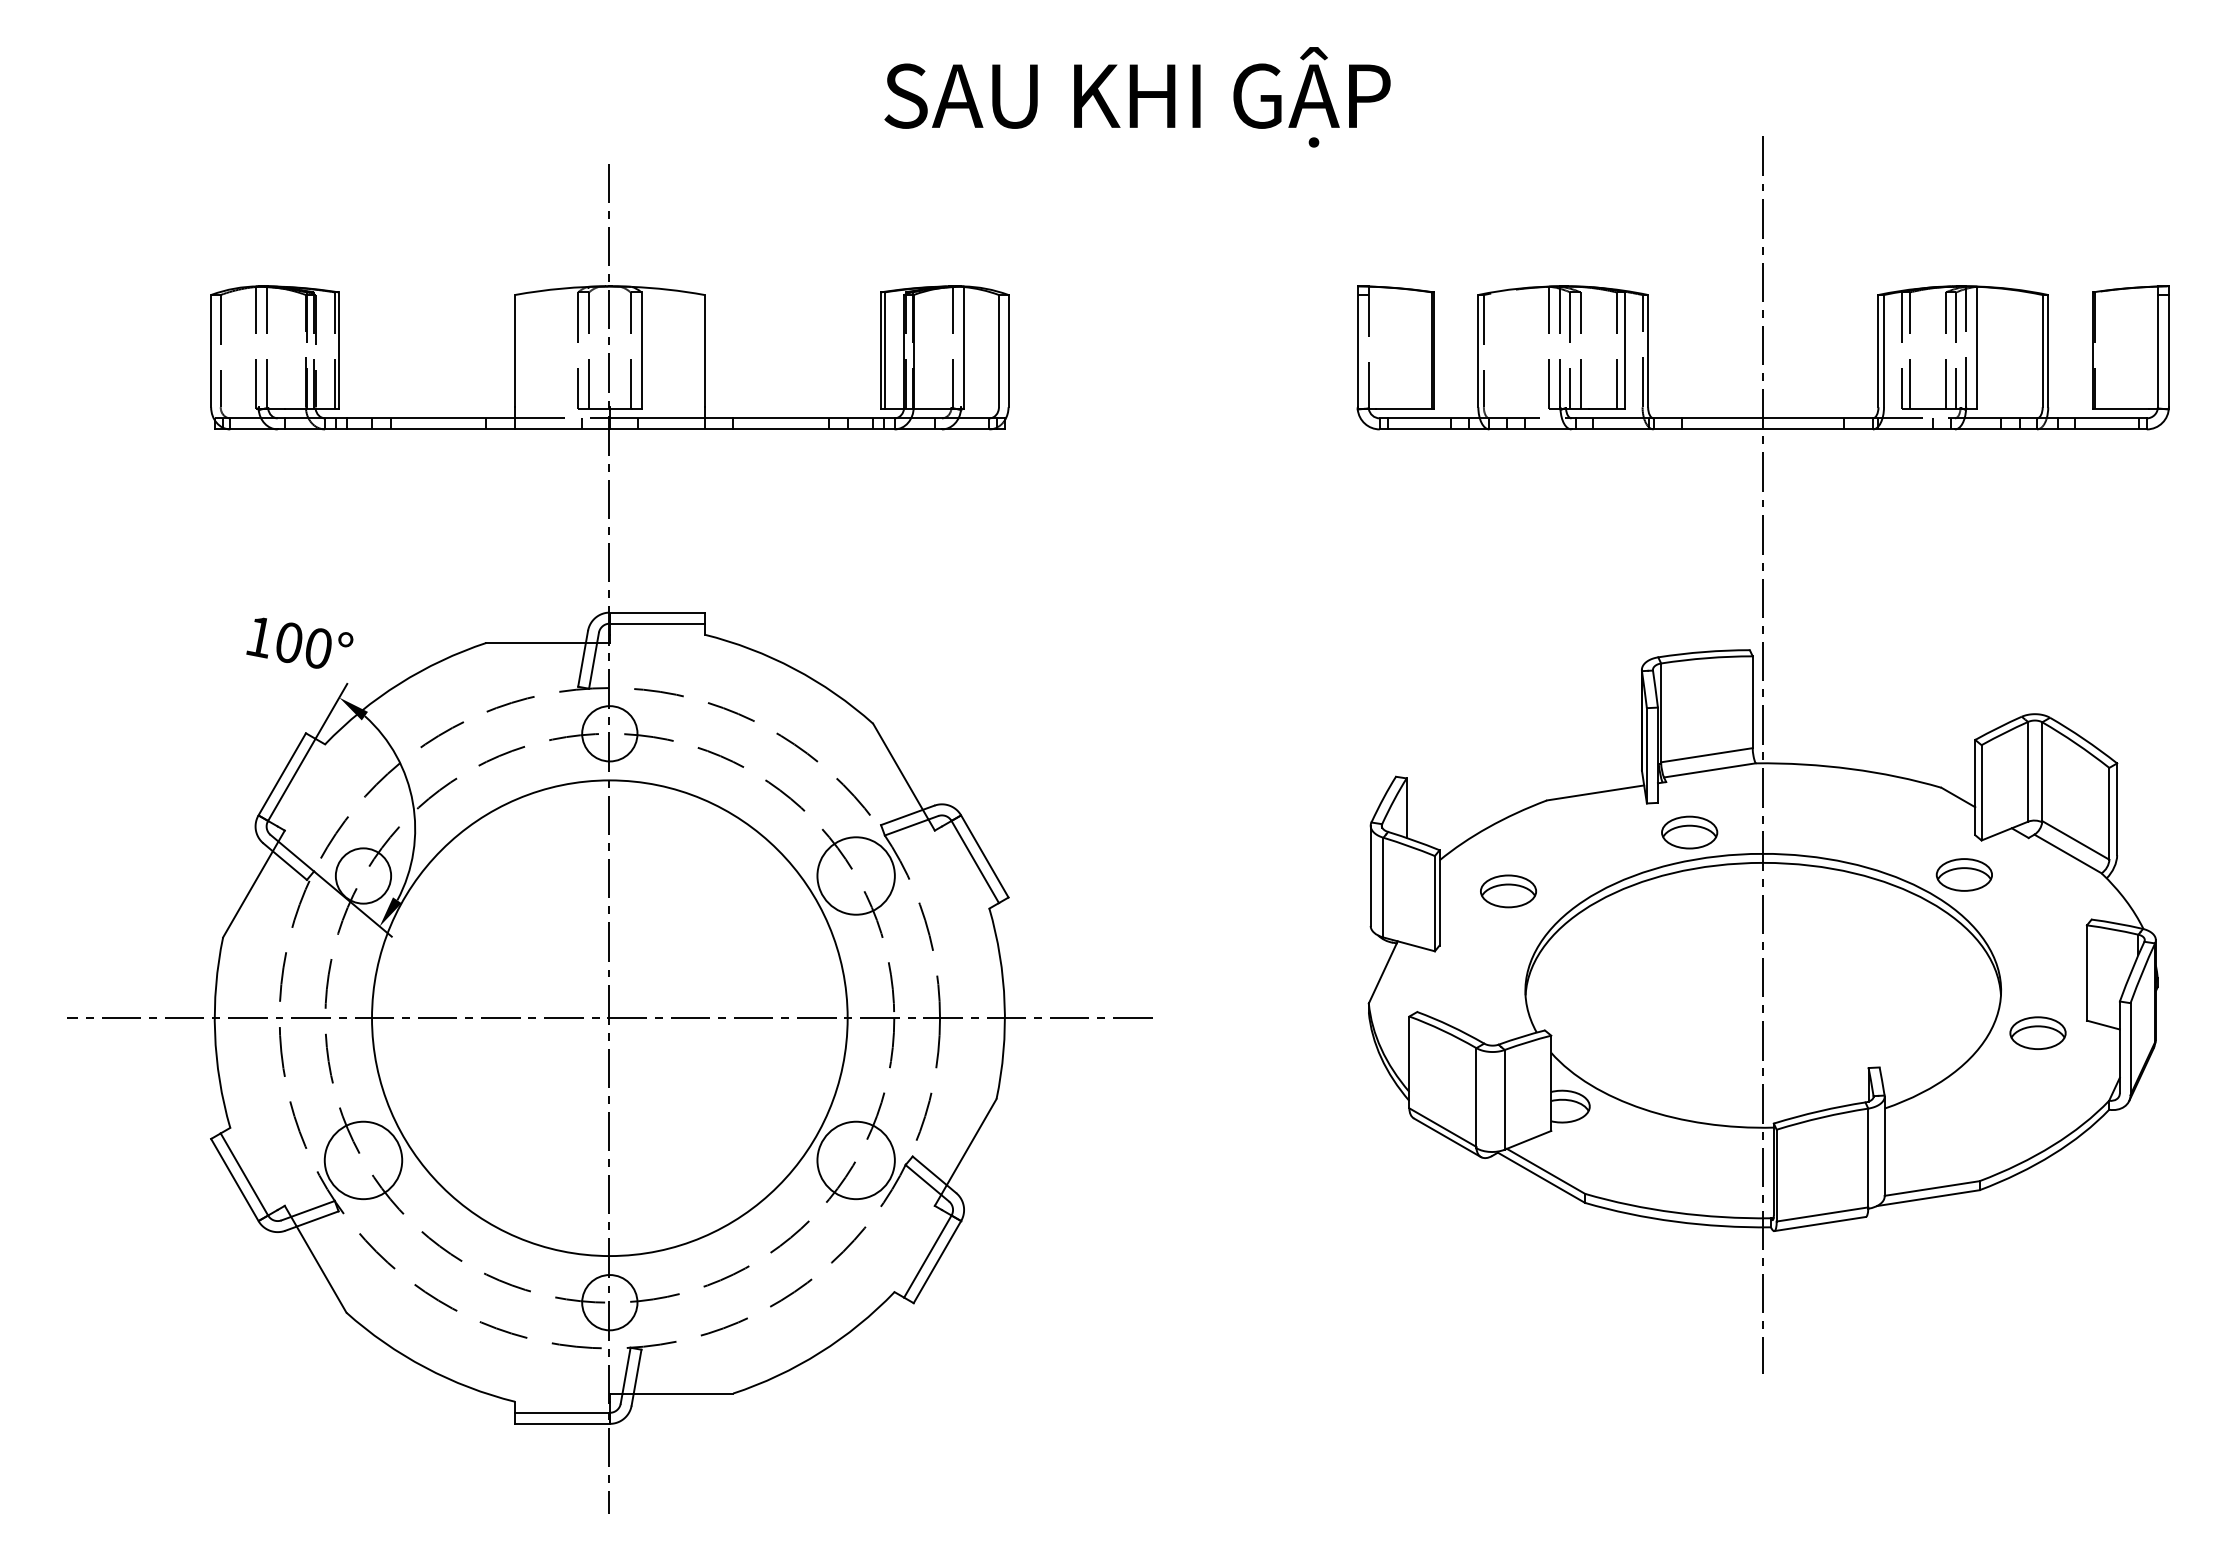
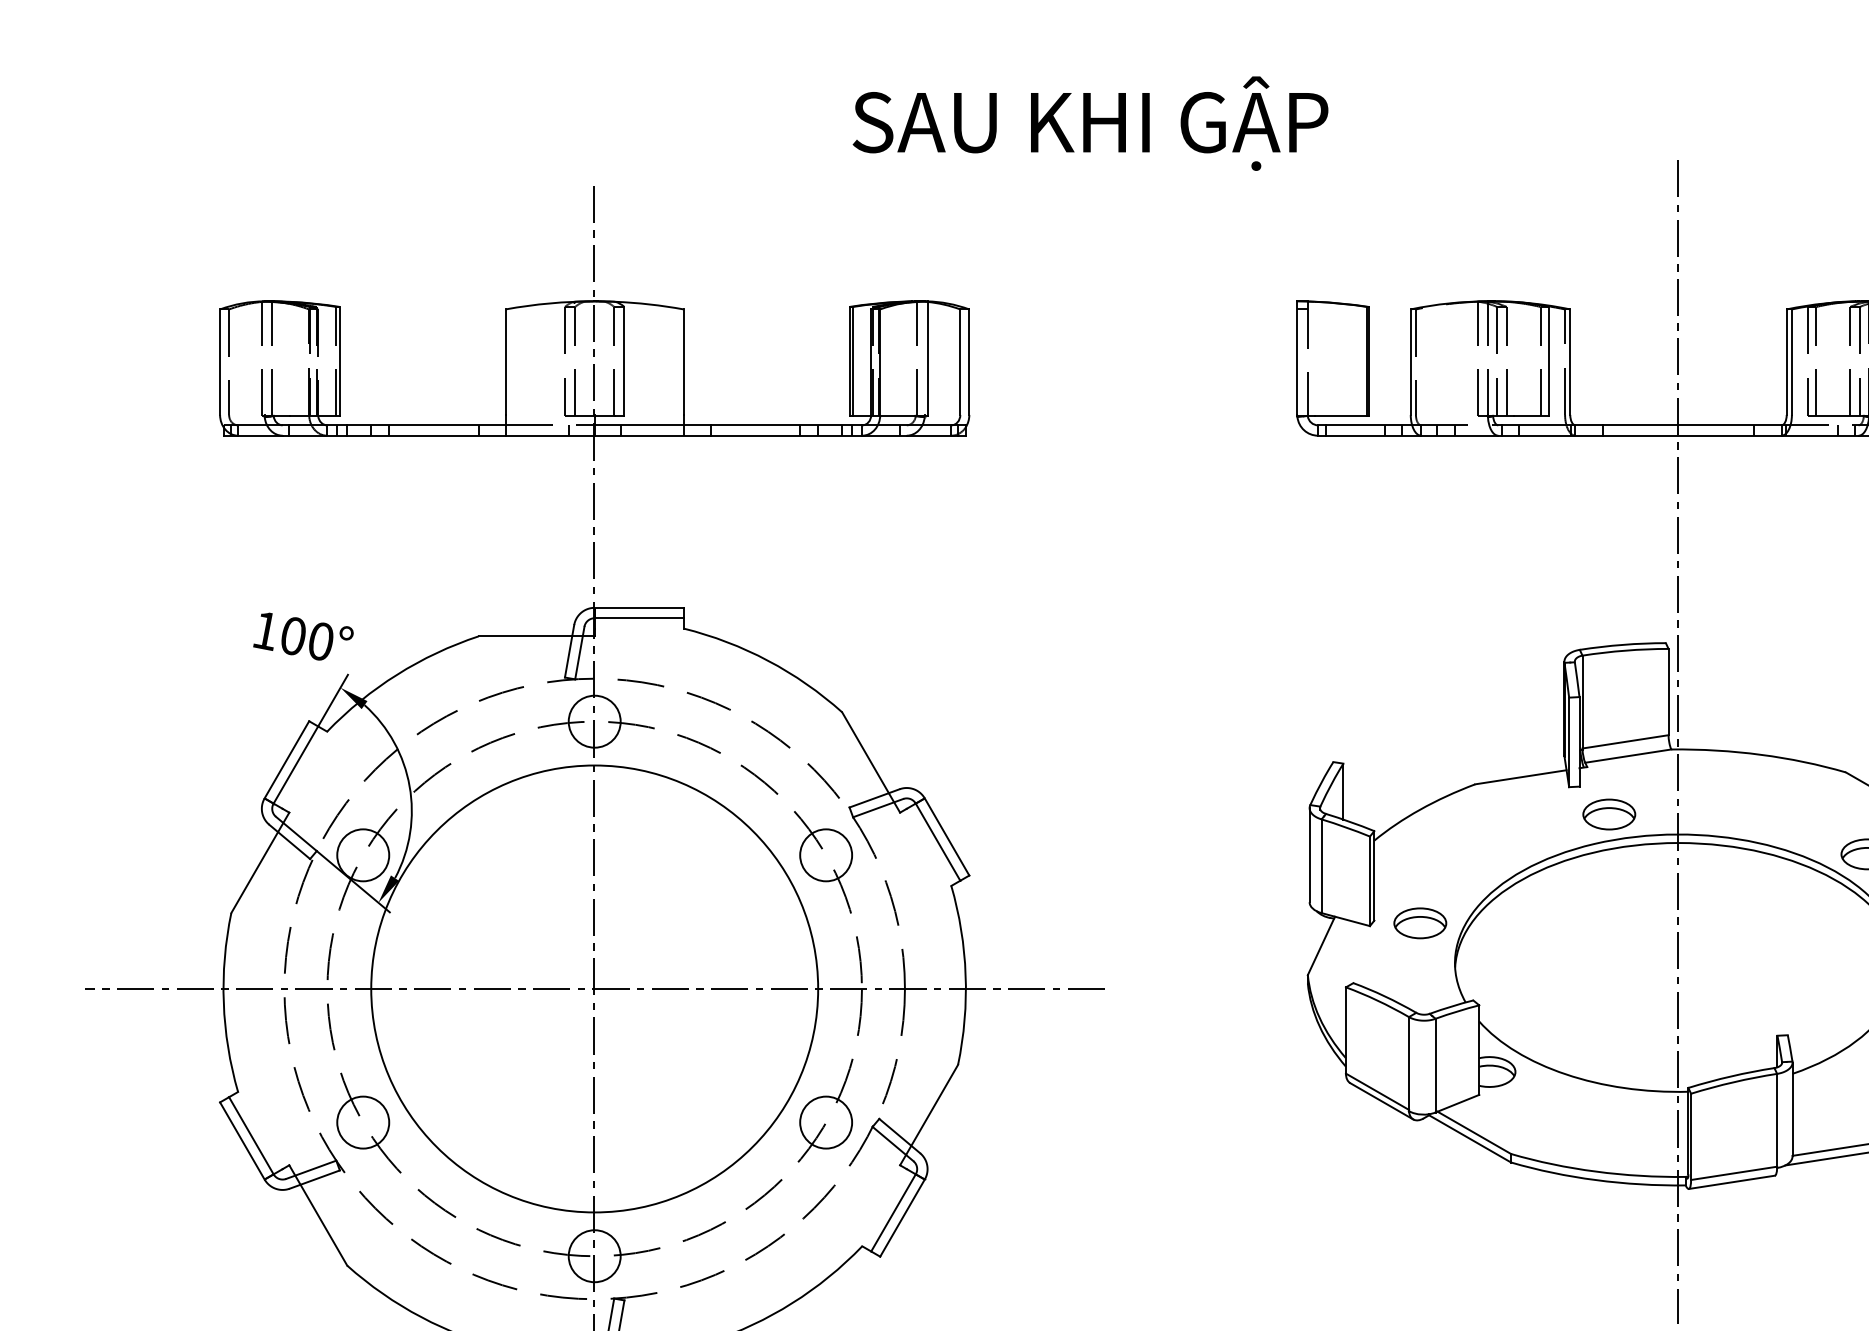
circle: (855, 875) -> (825, 854), size x0.71
part: (1508, 891) -> (1420, 923), moved
circle: (363, 1160) -> (363, 1122), size x0.71
circle: (855, 1160) -> (825, 1122), size x0.71

